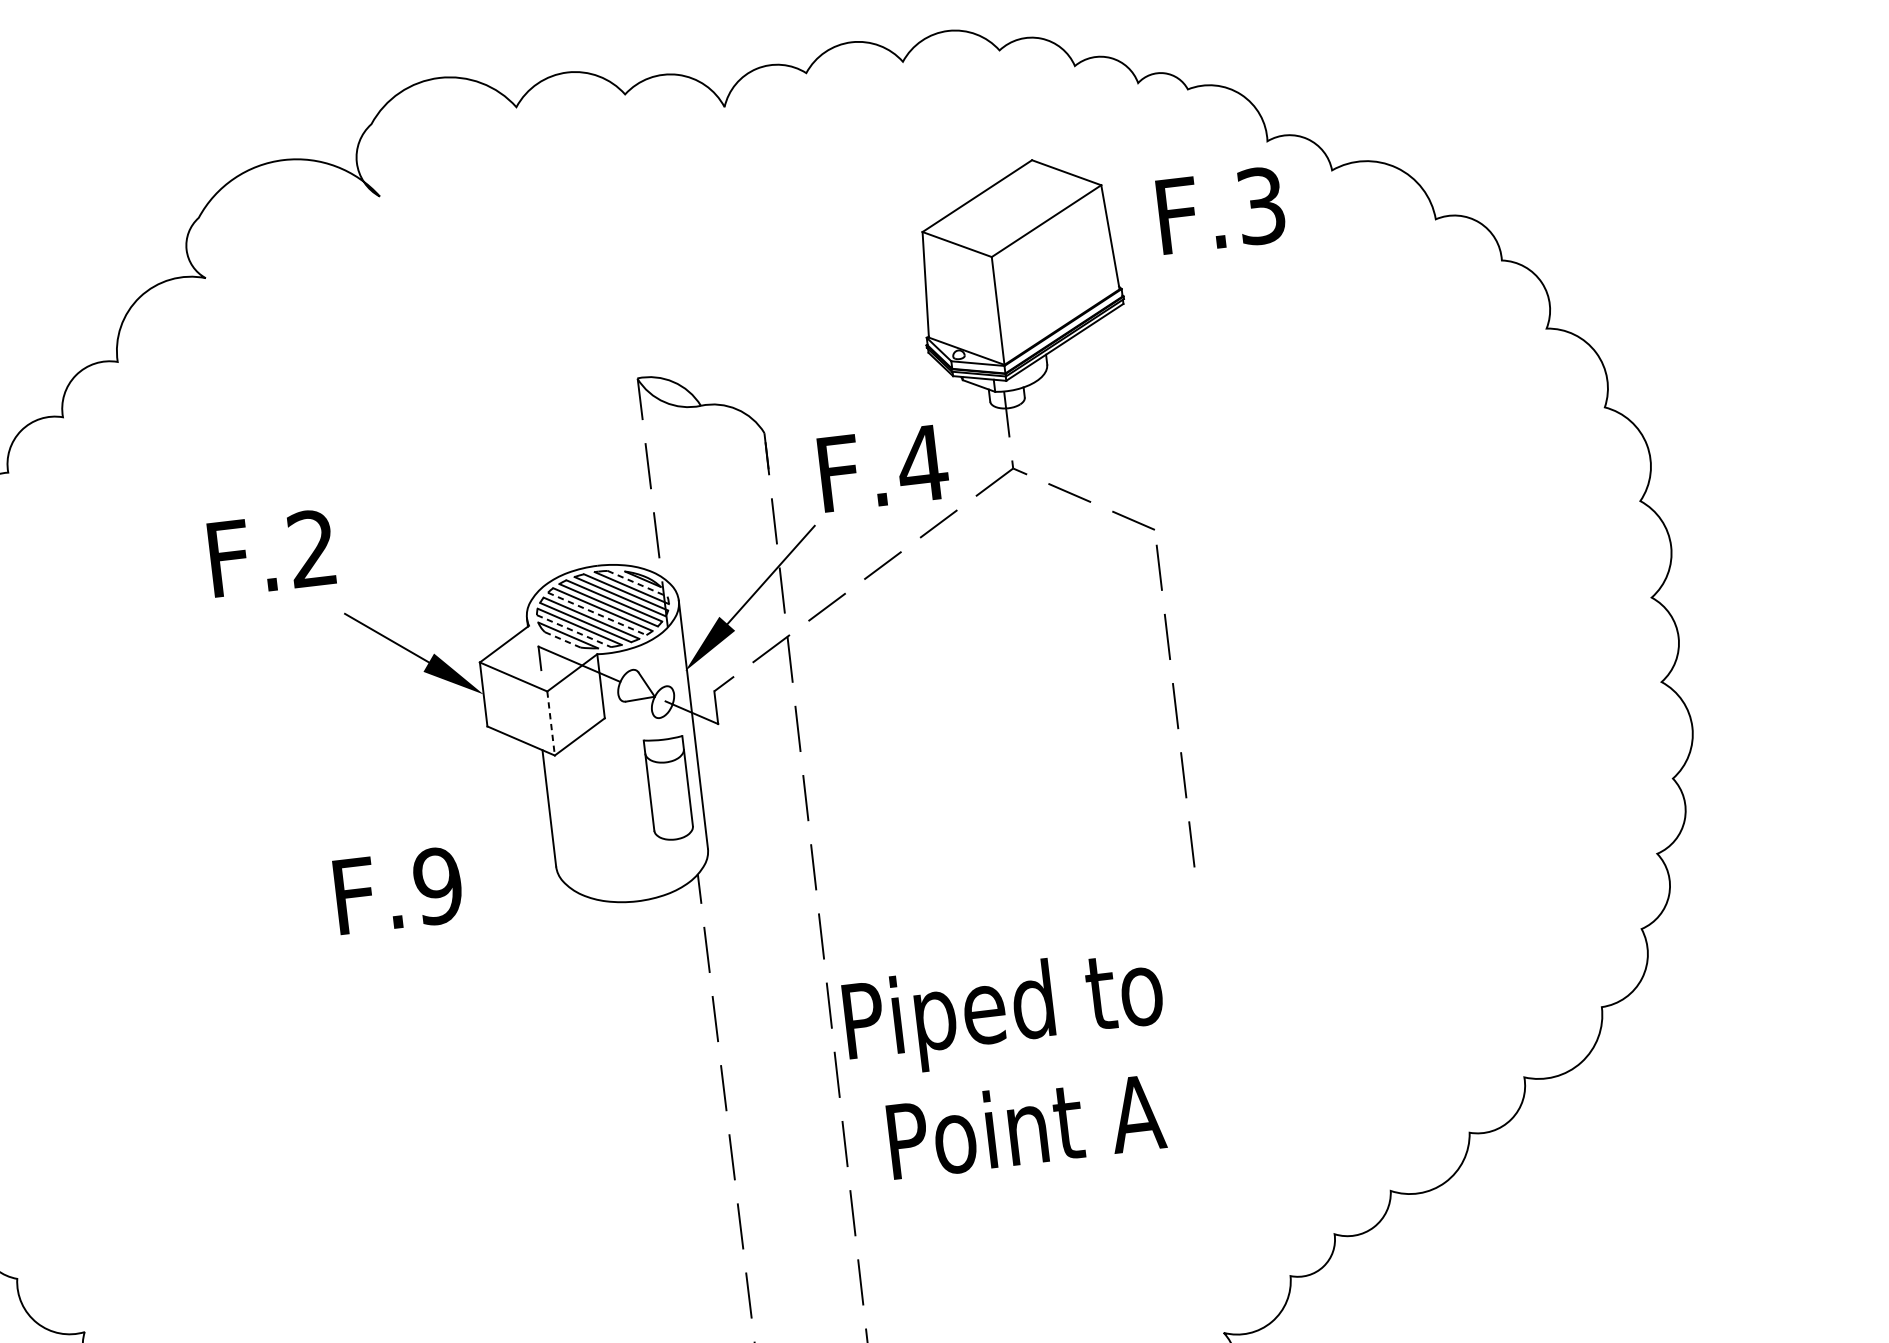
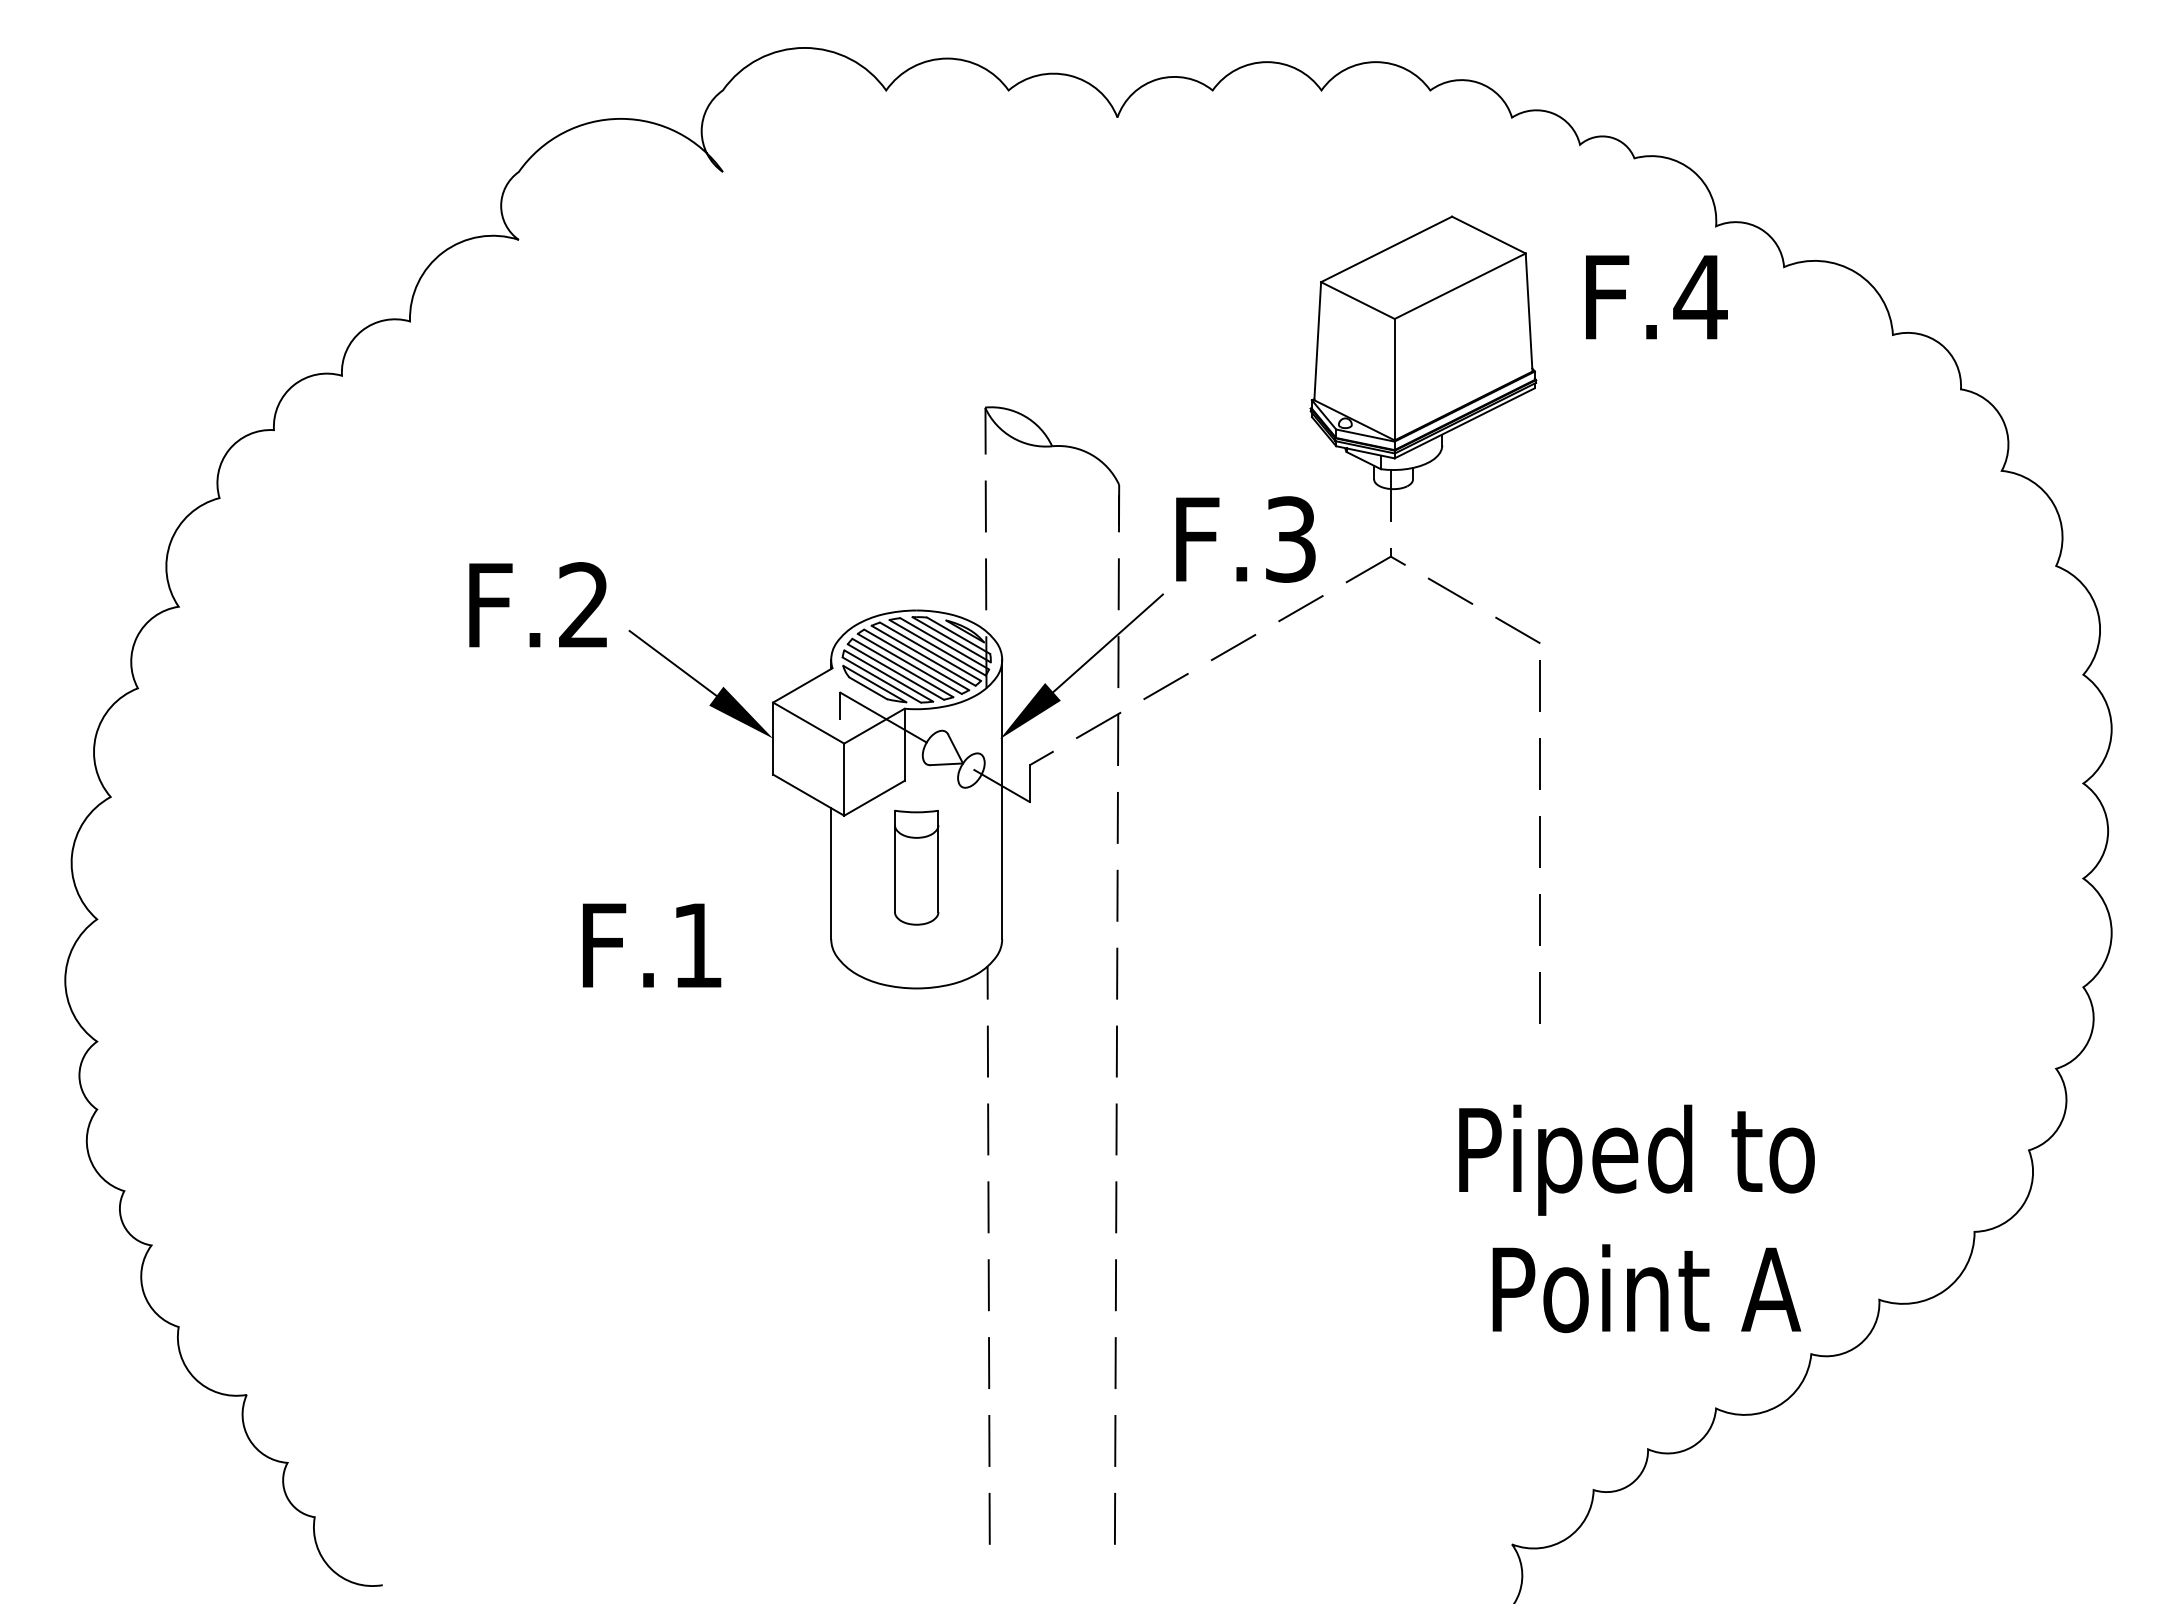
text: (1261, 206) -> (1700, 297), F.3 -> F.4
text: (922, 463) -> (1290, 539), F.4 -> F.3
text: (271, 552) -> (537, 604), moved
line: (638, 583) -> (959, 635), dashed -> solid
line: (596, 613) -> (909, 663), dashed -> solid
line: (574, 631) -> (882, 680), dashed -> solid
line: (563, 640) -> (868, 688), dashed -> solid
line: (551, 724) -> (844, 780), dashed -> solid
part: (668, 788) -> (916, 867), moved
text: (438, 886) -> (697, 945), F.9 -> F.1
text: (1009, 1064) -> (1636, 1218), moved

